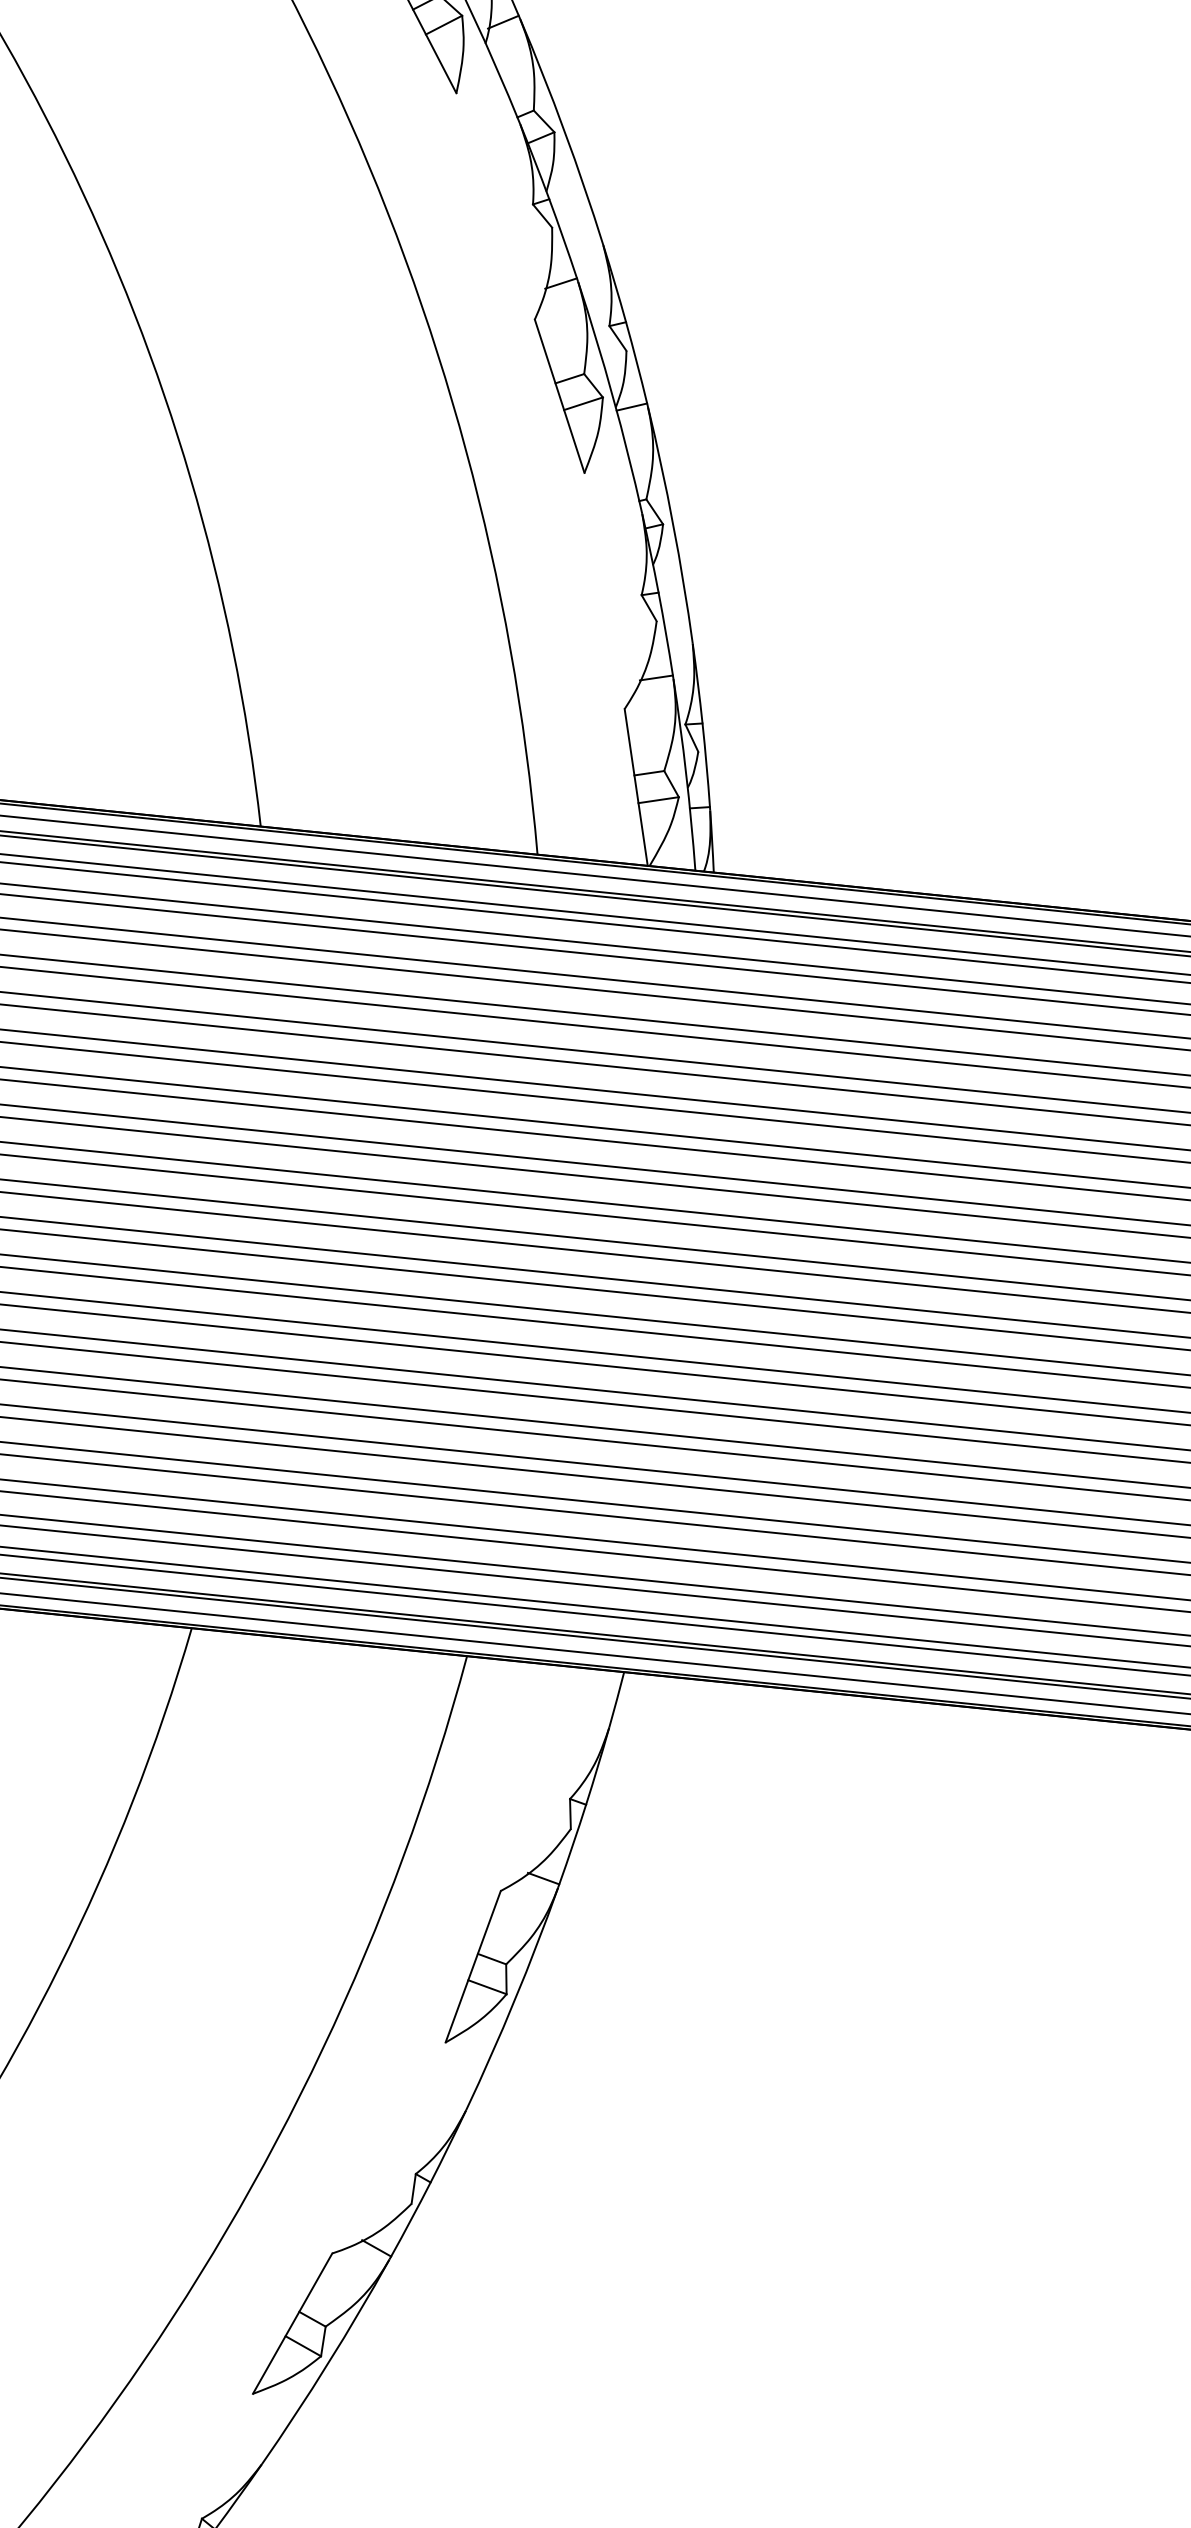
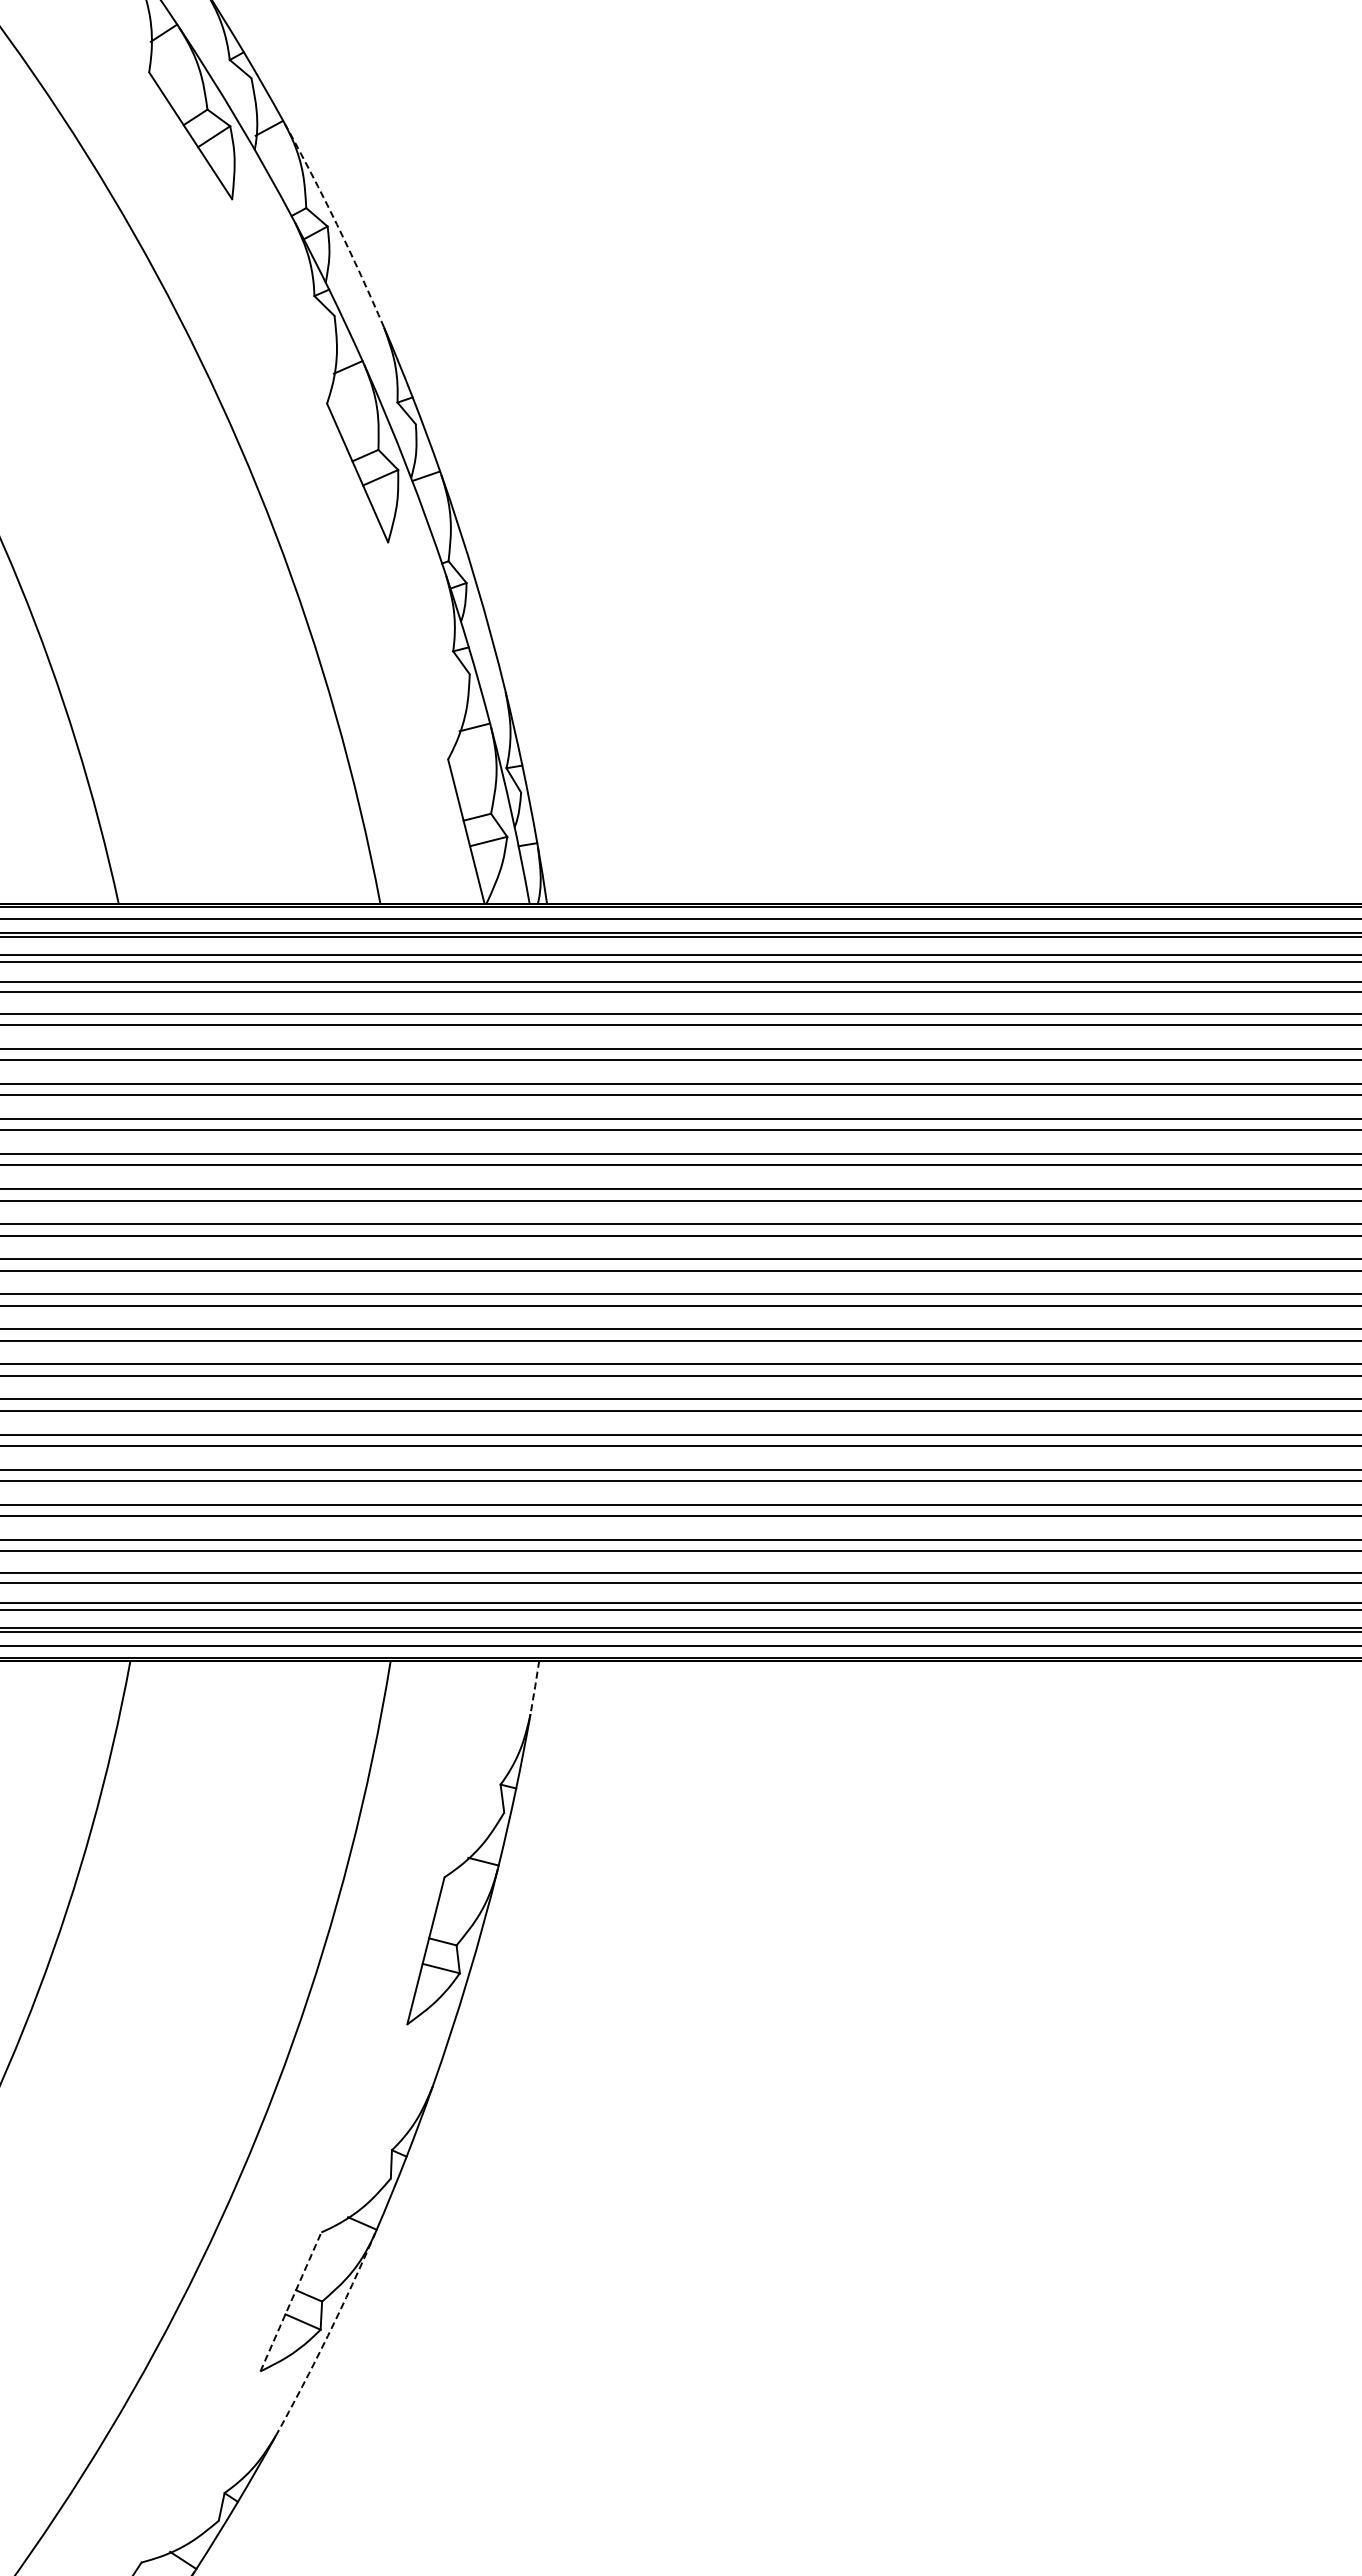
arc: (564, 131) -> (336, 224), solid -> dashed
line: (617, 1700) -> (535, 1687), solid -> dashed
line: (292, 2323) -> (290, 2301), solid -> dashed
arc: (327, 2363) -> (327, 2335), solid -> dashed

